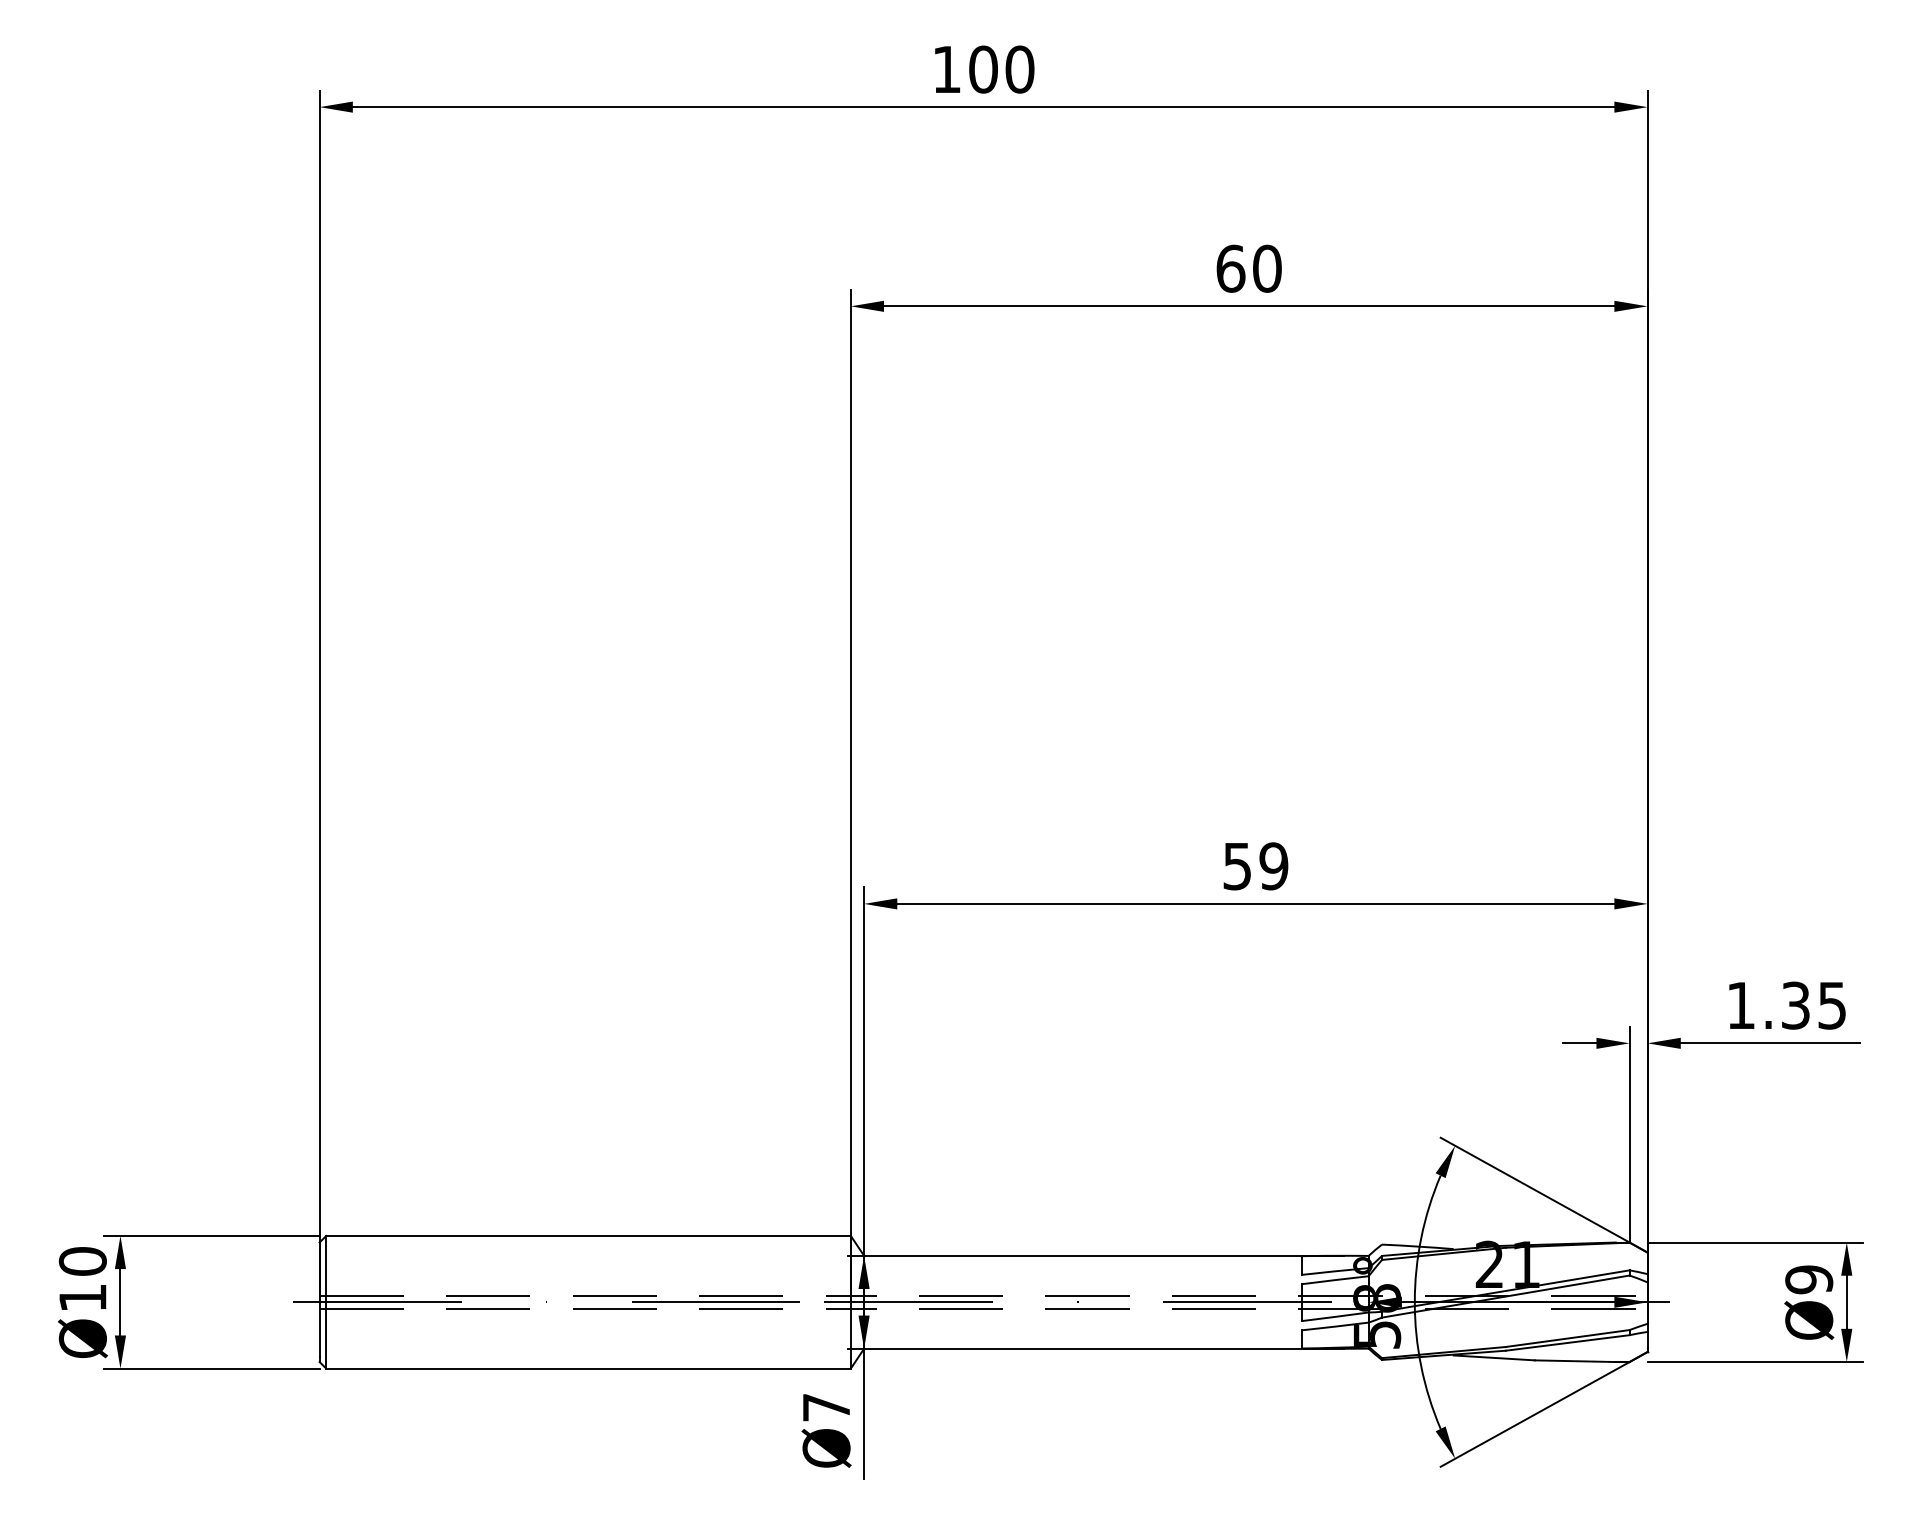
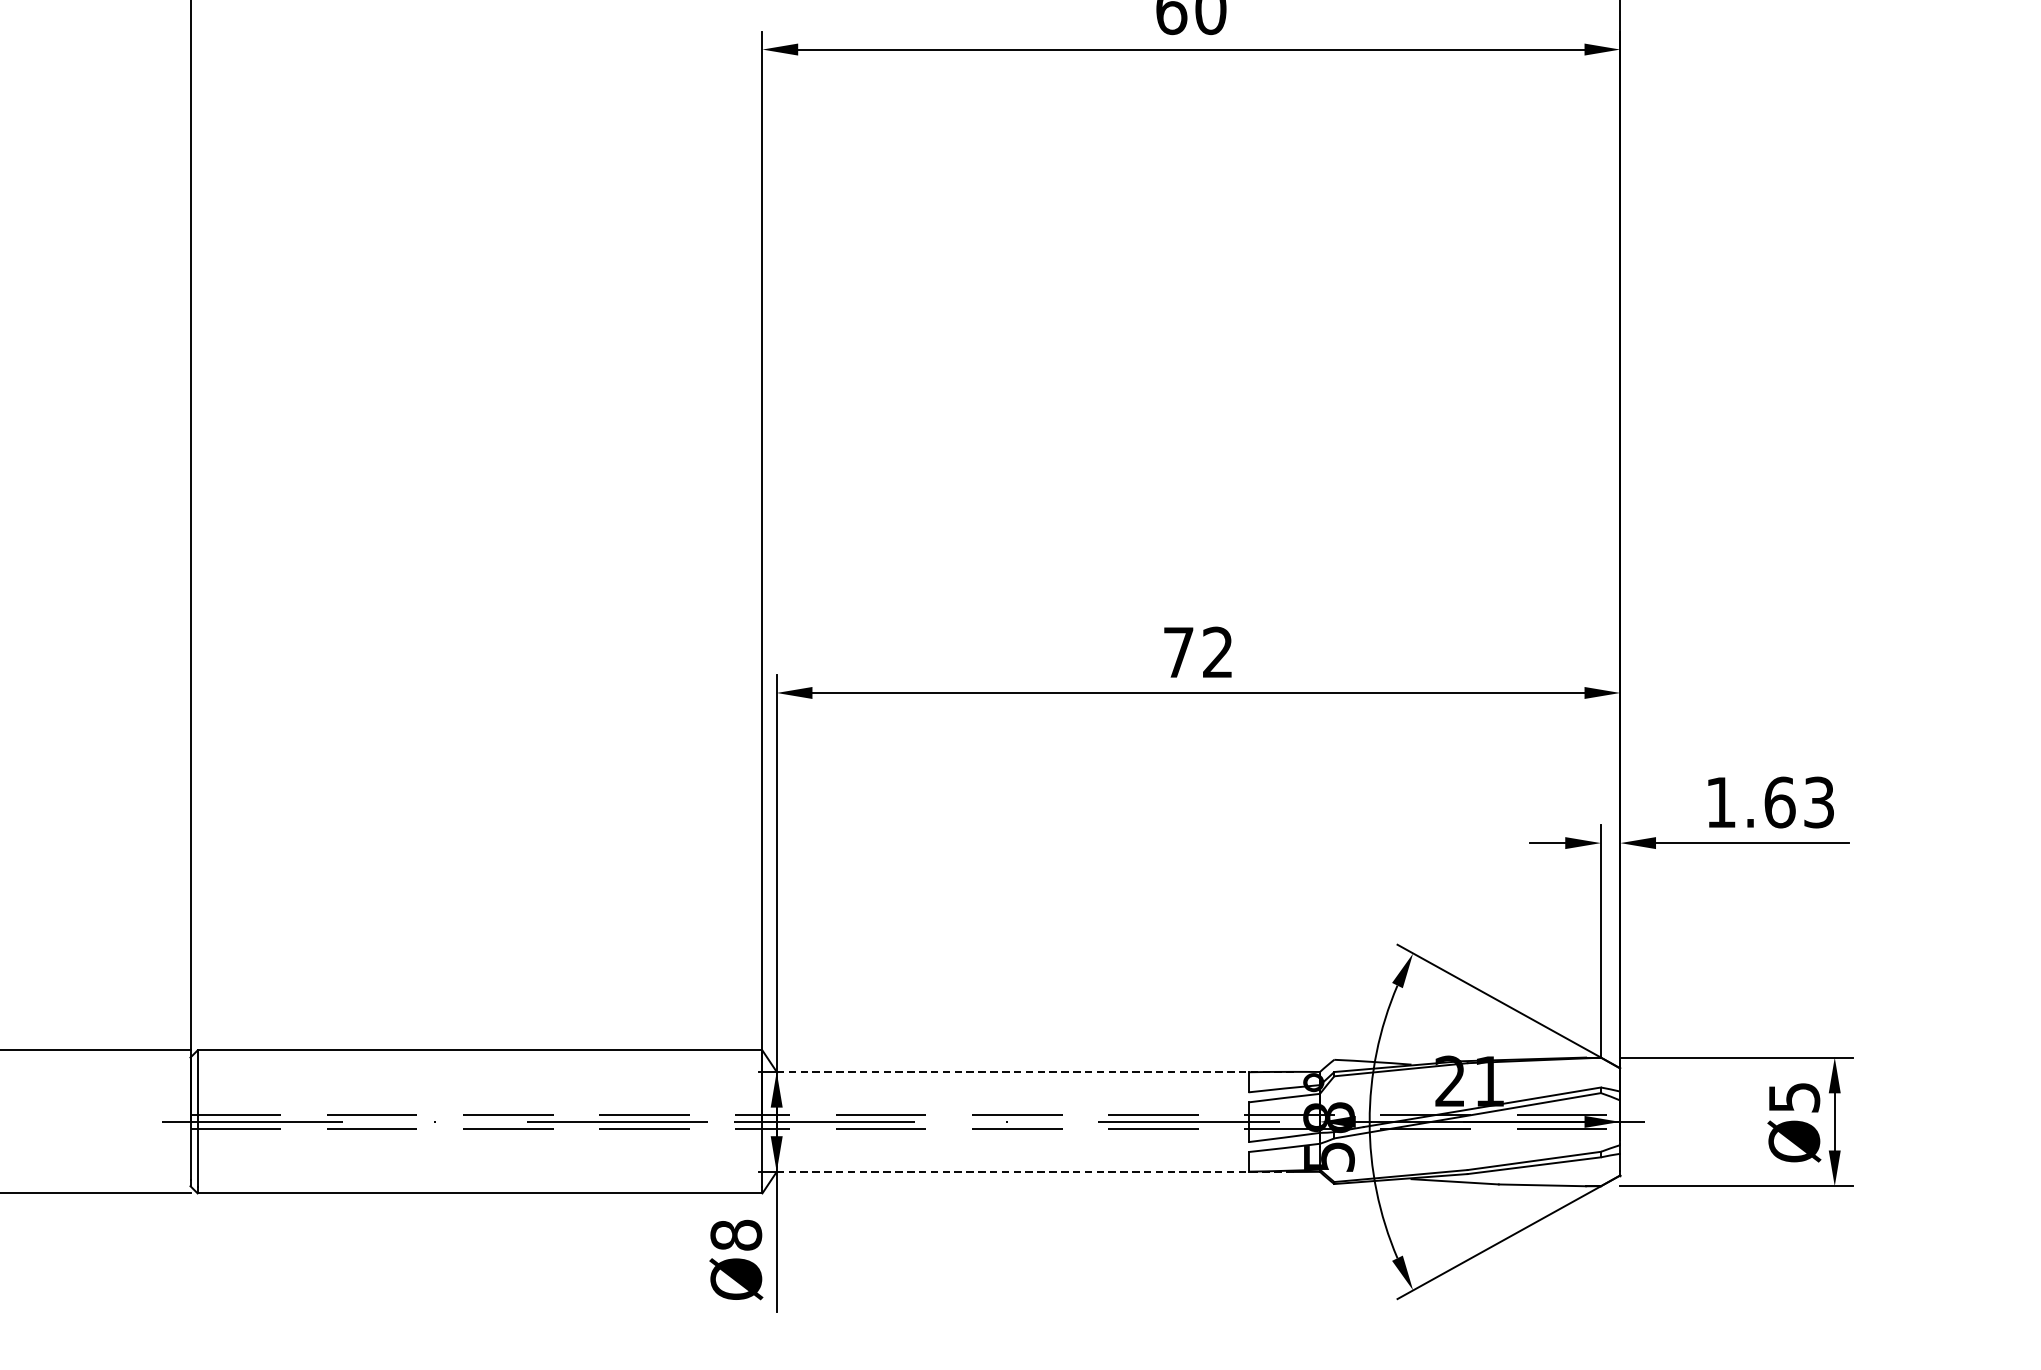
text: (1255, 866) -> (1198, 652), 59 -> 72
text: (1813, 1005) -> (1798, 802), 1.35 -> 1.63
line: (1103, 1255) -> (1034, 1071), solid -> dashed
text: (1809, 1279) -> (1794, 1097), Ø9 -> Ø5
line: (1104, 1348) -> (1035, 1171), solid -> dashed
text: (826, 1407) -> (736, 1235), Ø7 -> Ø8

